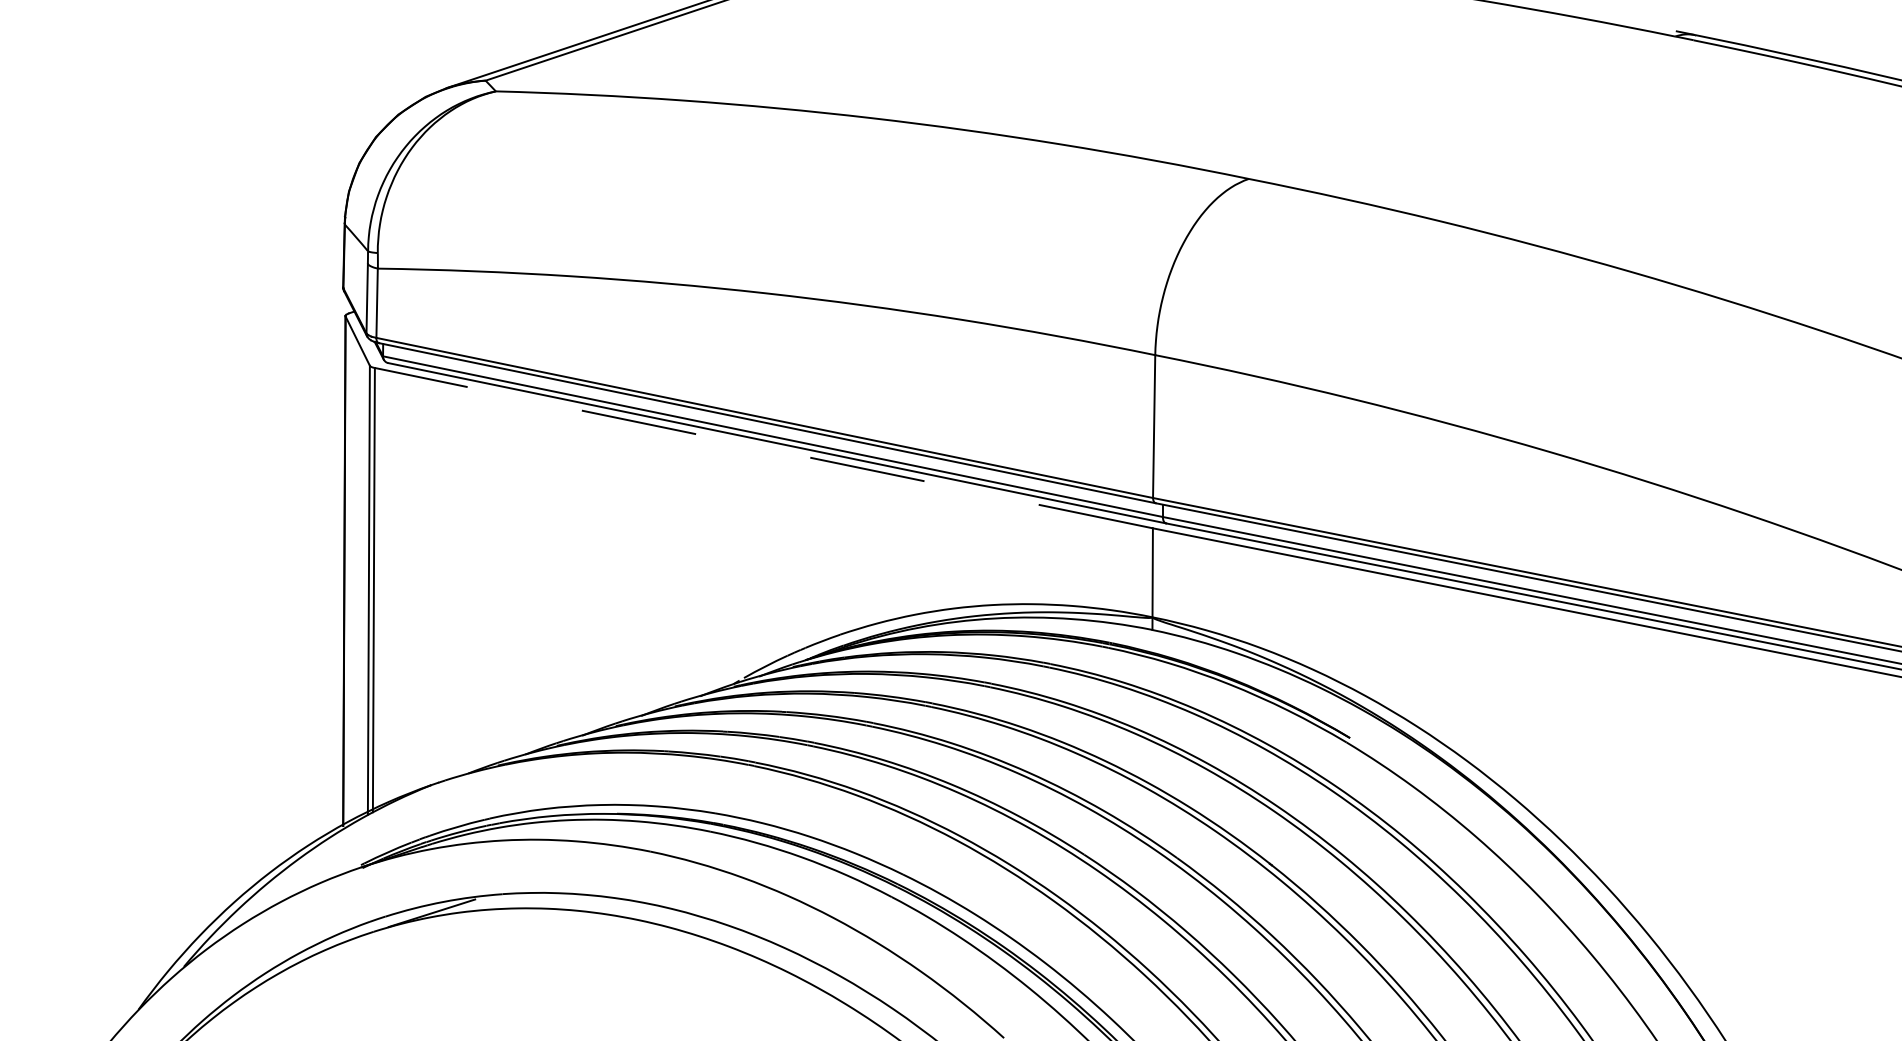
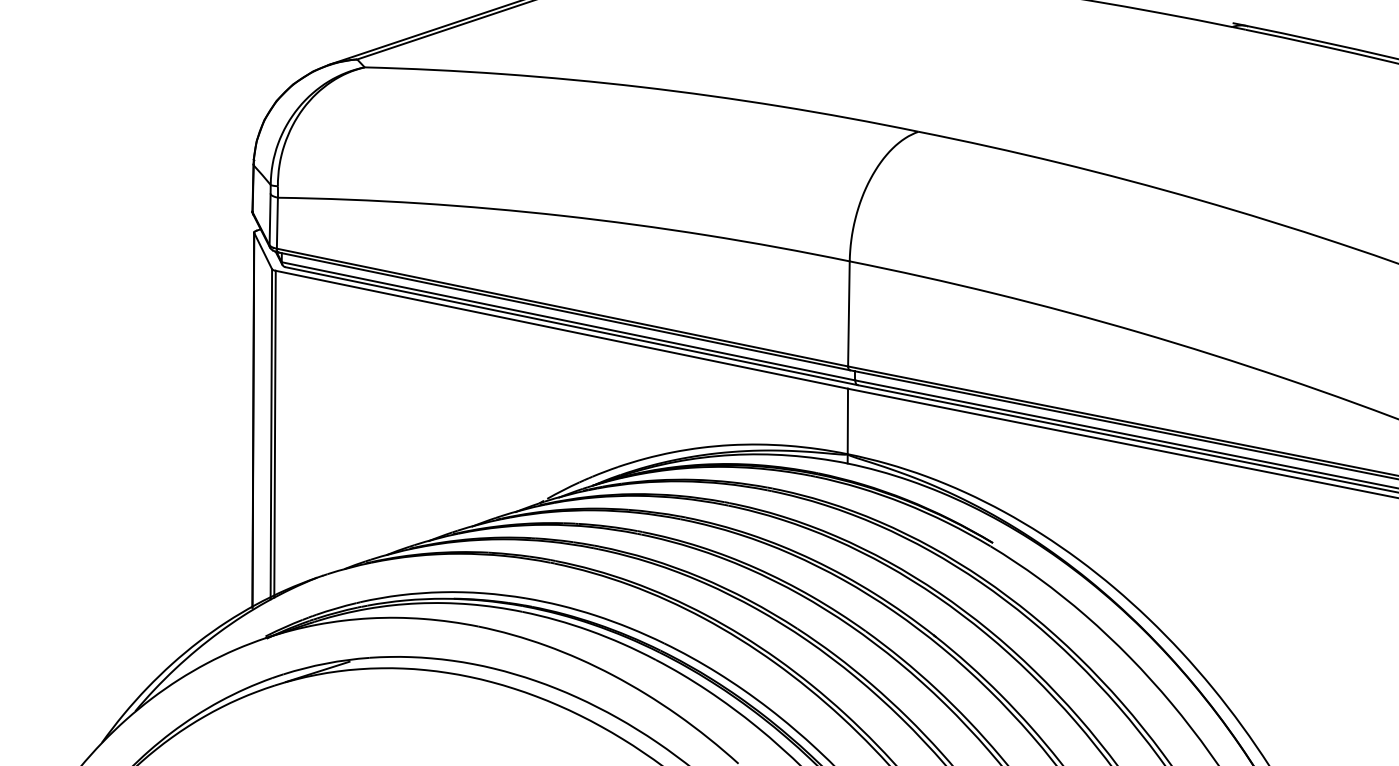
line: (763, 447) -> (561, 329), dashed -> solid

